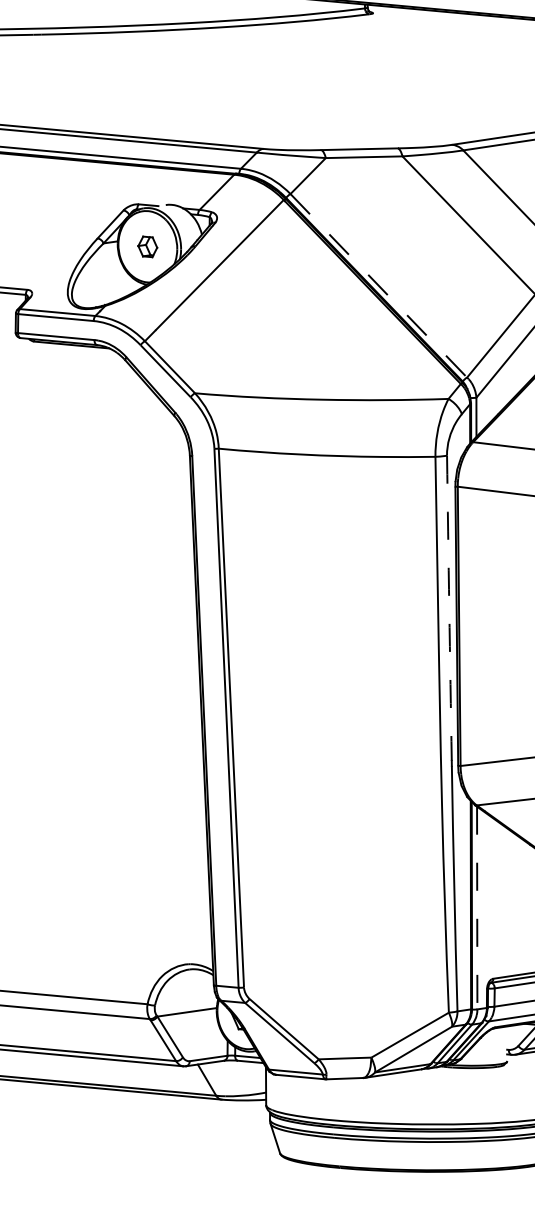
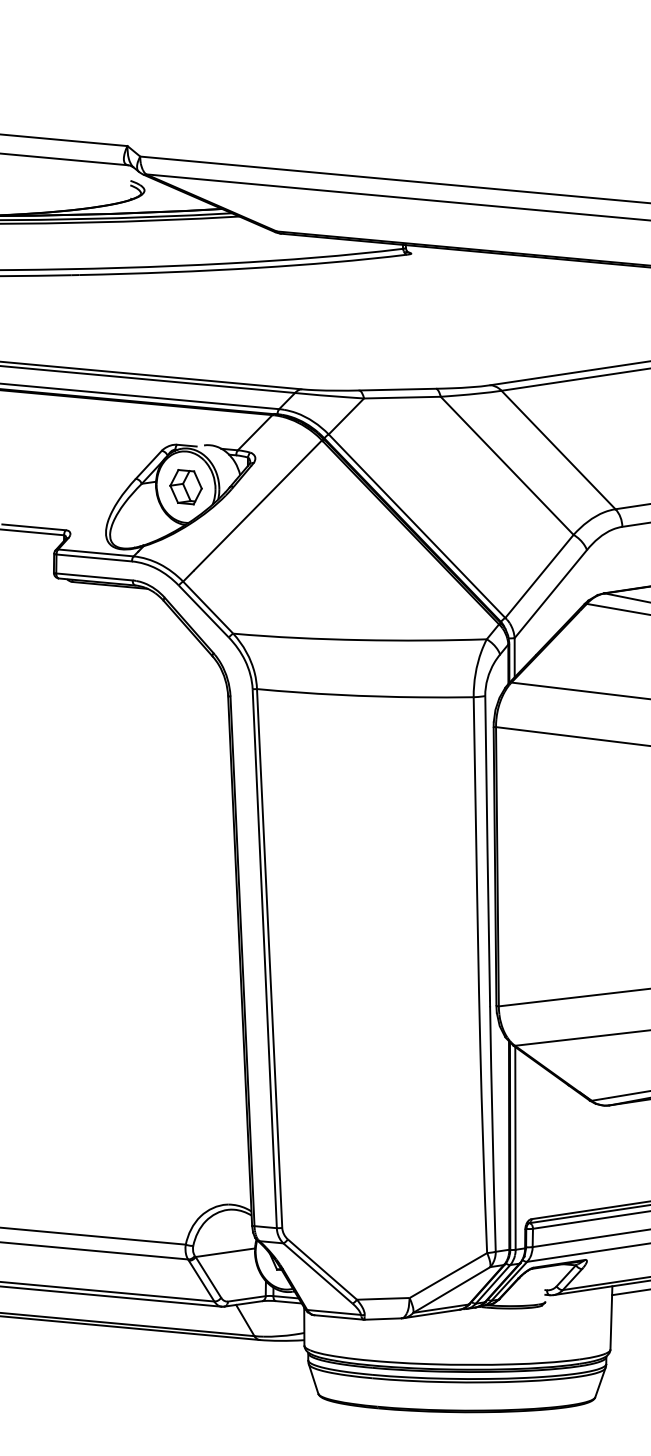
part: (147, 247) -> (185, 487), size x1.67
line: (379, 286) -> (417, 526), dashed -> solid
arc: (449, 608) -> (487, 848), dashed -> solid
line: (477, 908) -> (515, 1148), dashed -> solid

